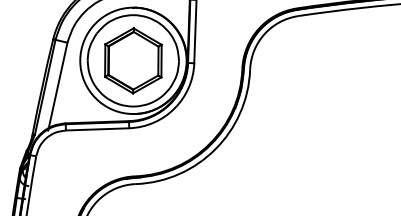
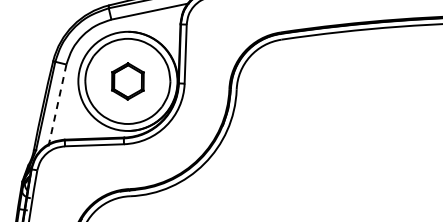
part: (132, 60) -> (127, 81), size x0.6
line: (57, 86) -> (57, 105), solid -> dashed

